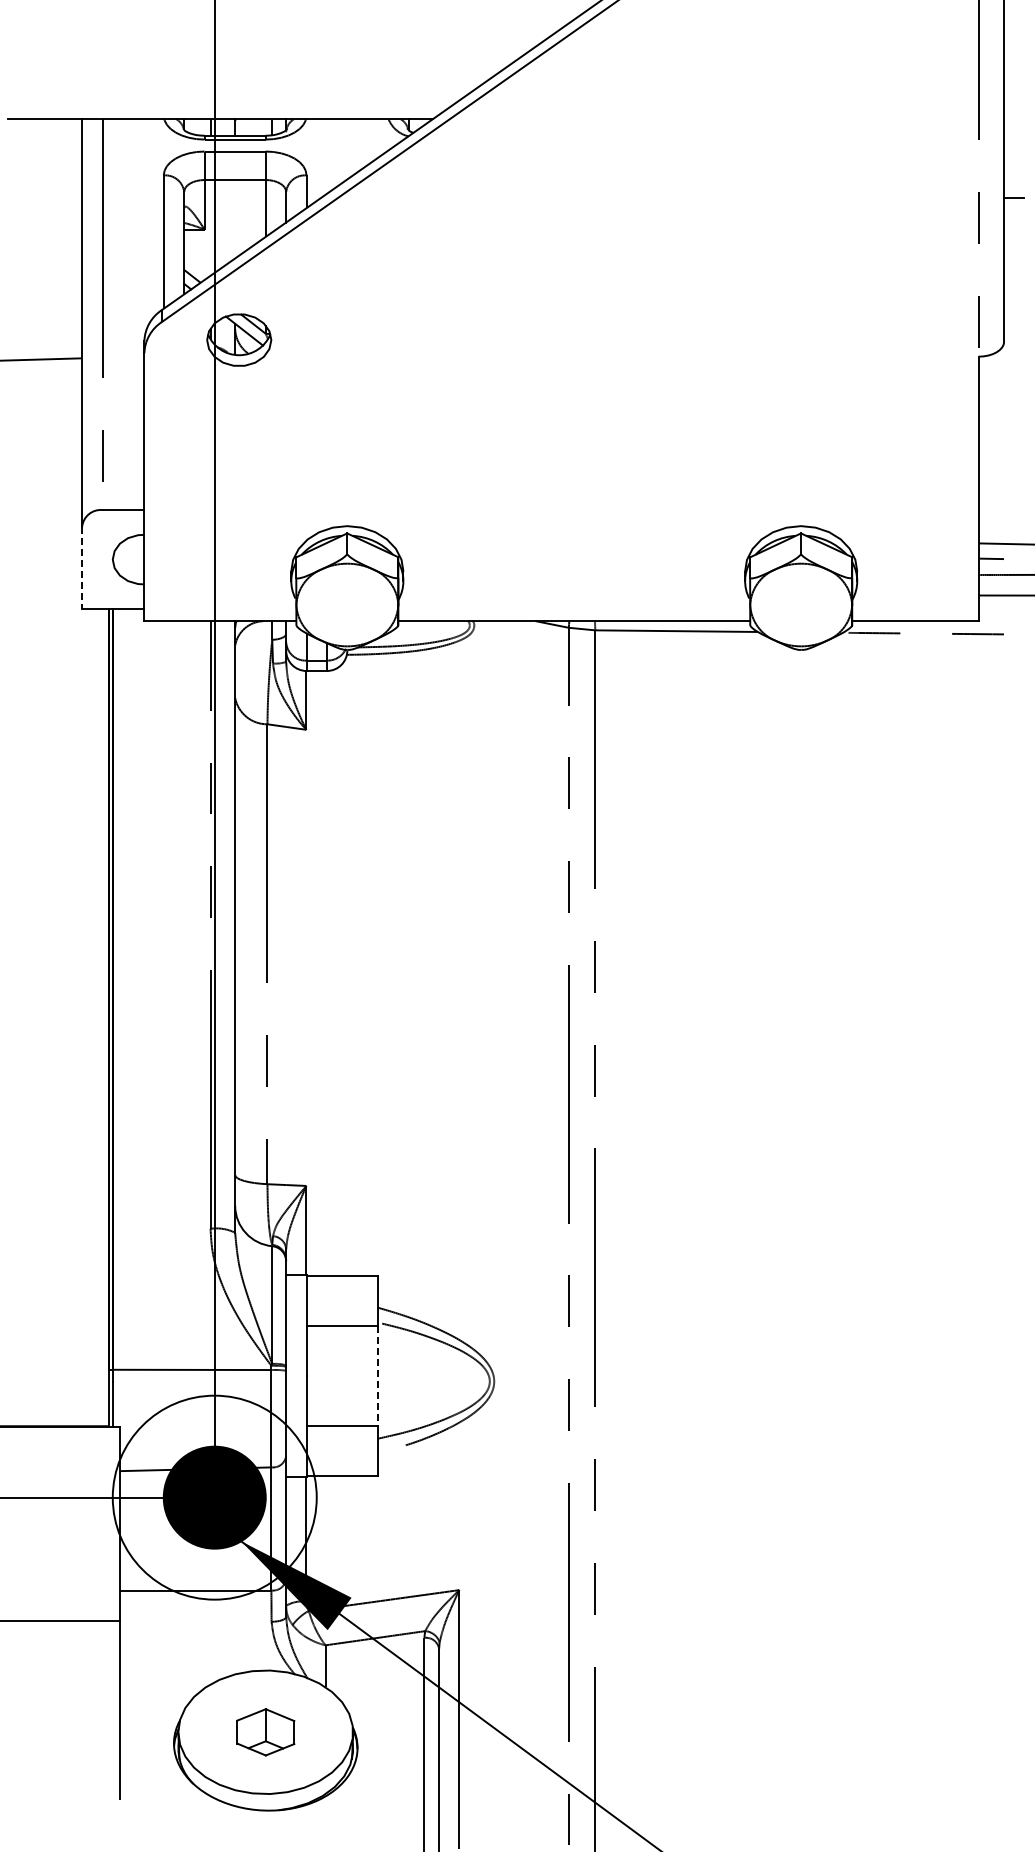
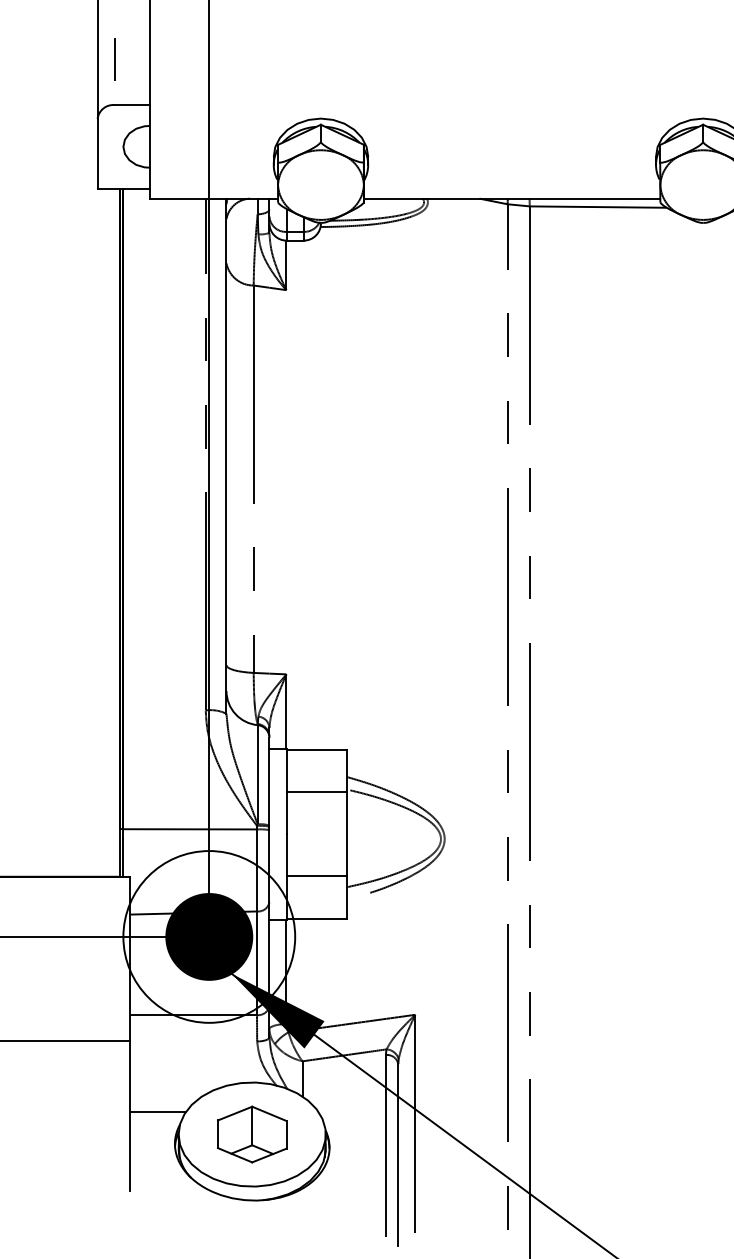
line: (82, 568) -> (97, 154), dashed -> solid
line: (377, 1376) -> (346, 834), dashed -> solid
line: (153, 1705) -> (157, 1112), added
part: (265, 1732) -> (252, 1134), size x1.43

